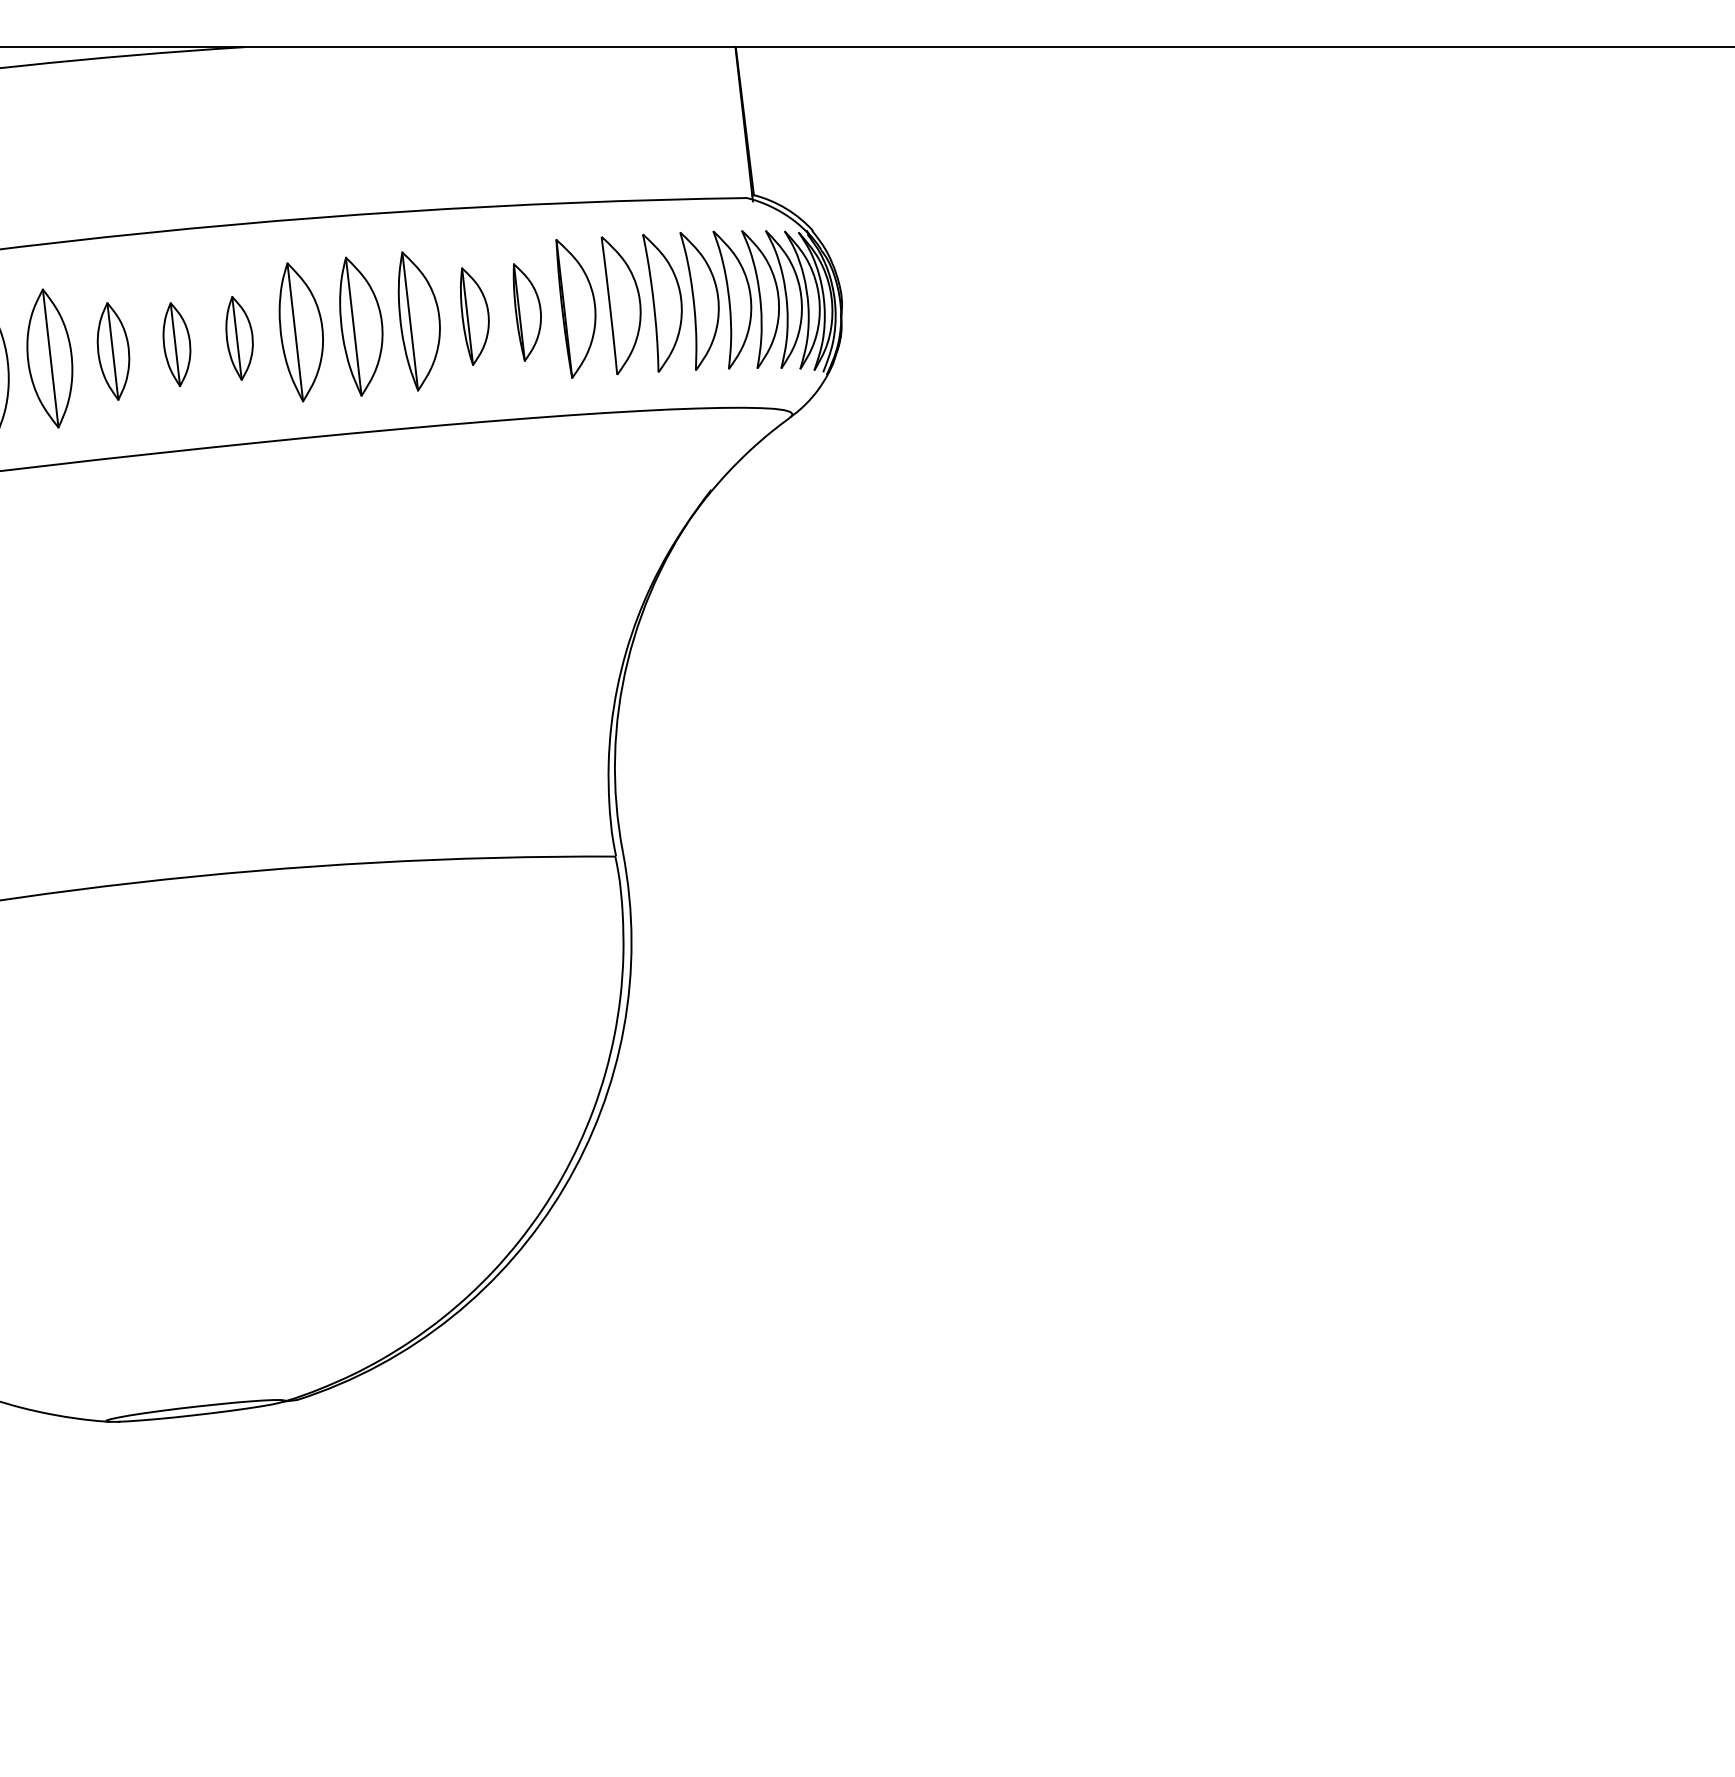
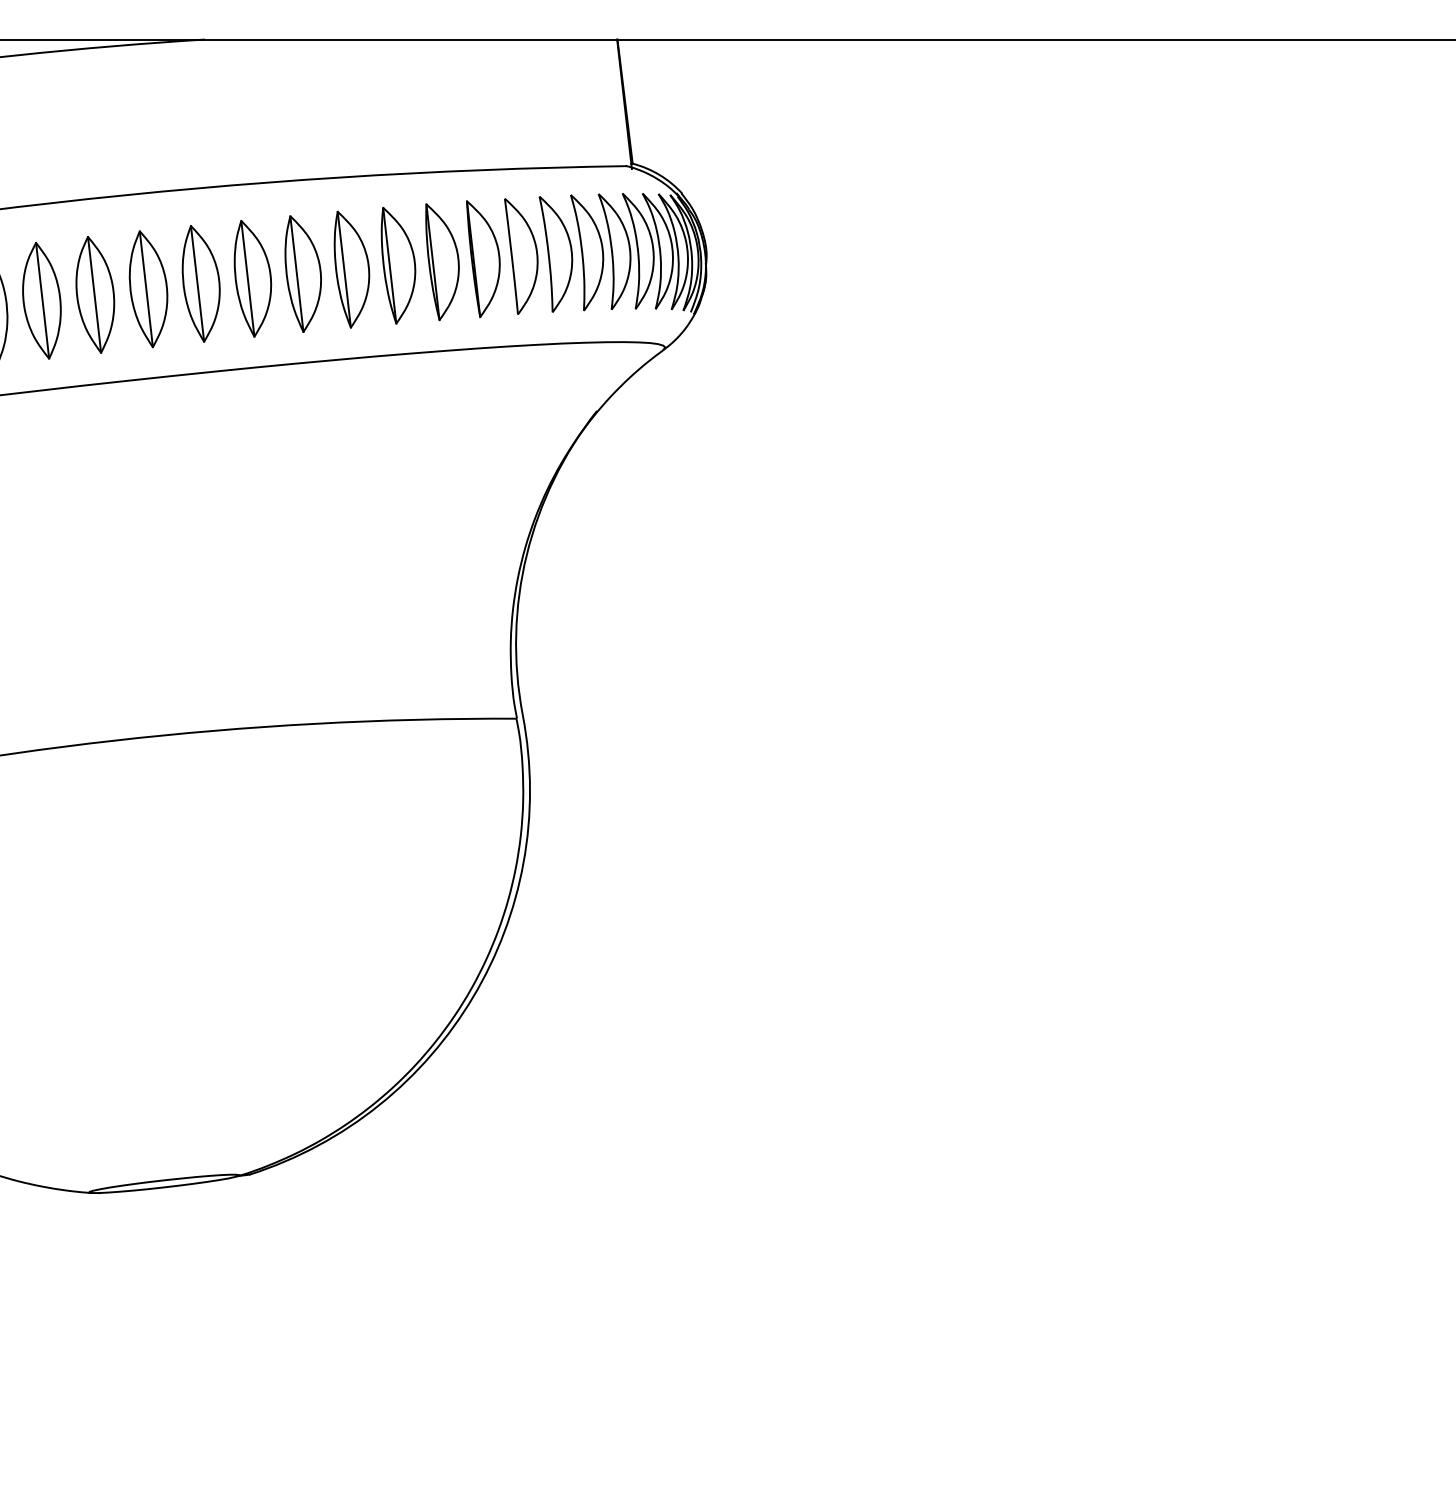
part: (527, 312) -> (442, 262), size x1.43
part: (474, 316) -> (398, 265), size x1.43
part: (239, 338) -> (201, 283), size x1.67
part: (176, 344) -> (148, 289), size x1.67
part: (113, 351) -> (95, 294), size x1.43

